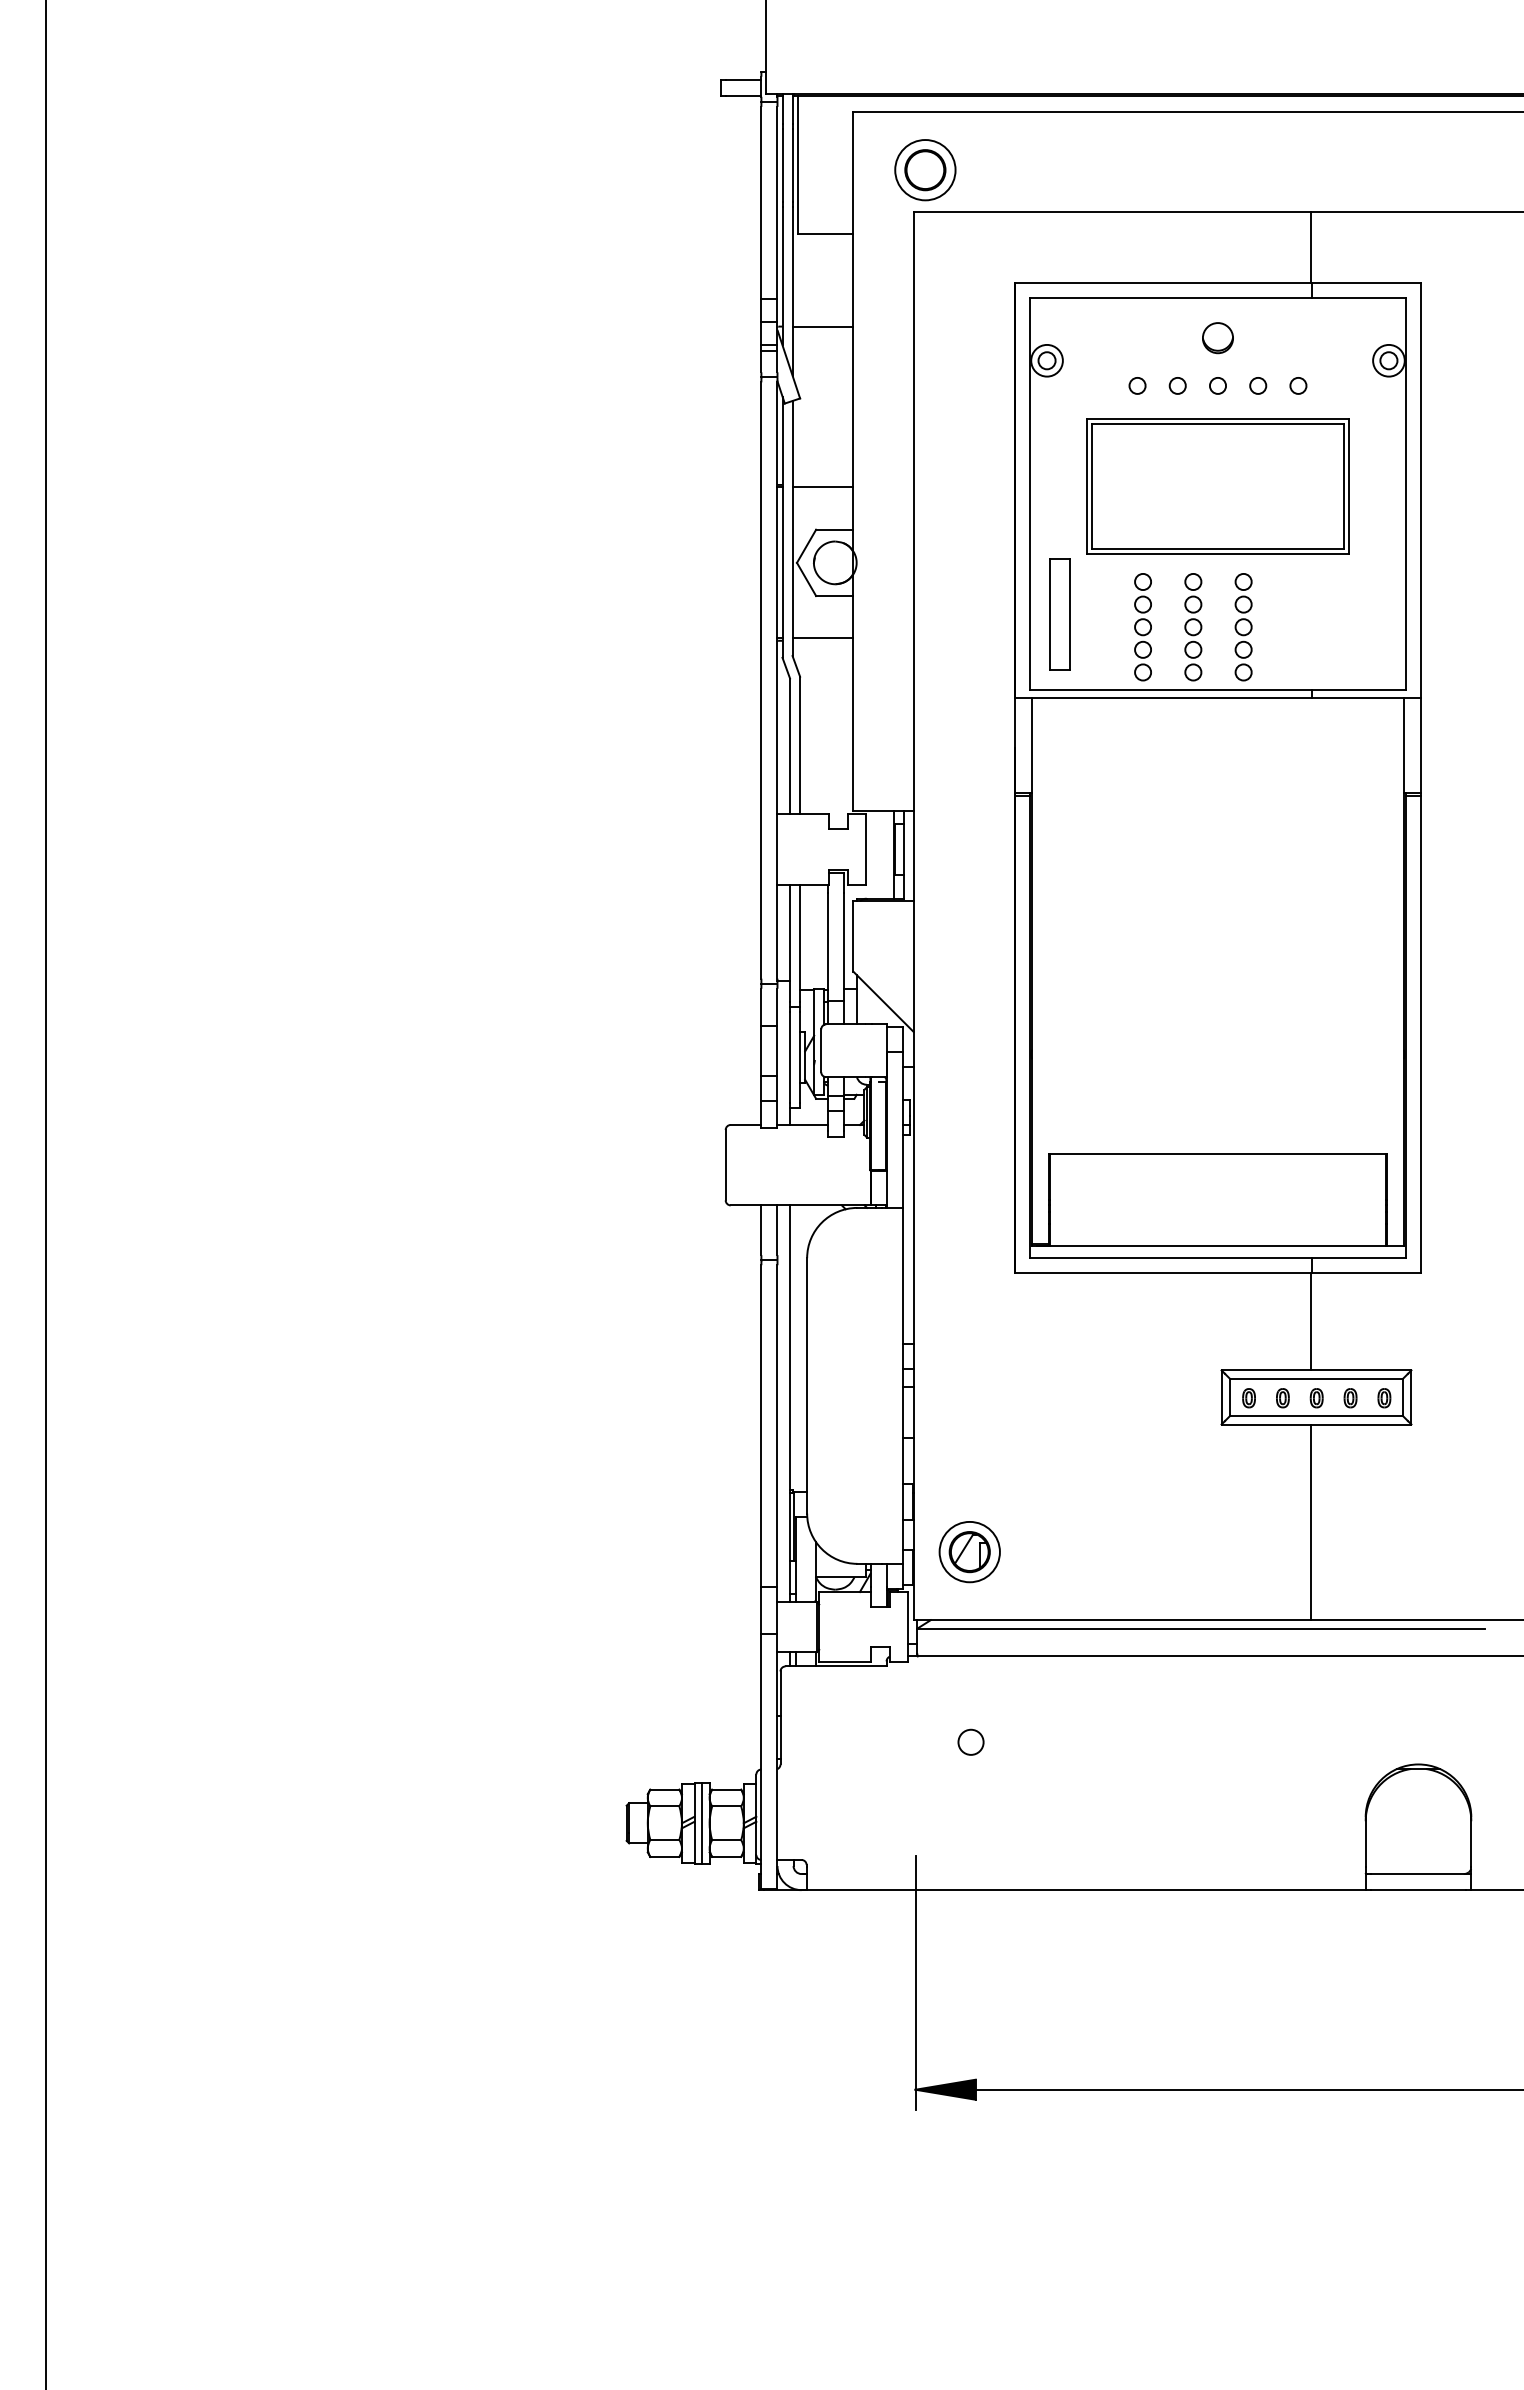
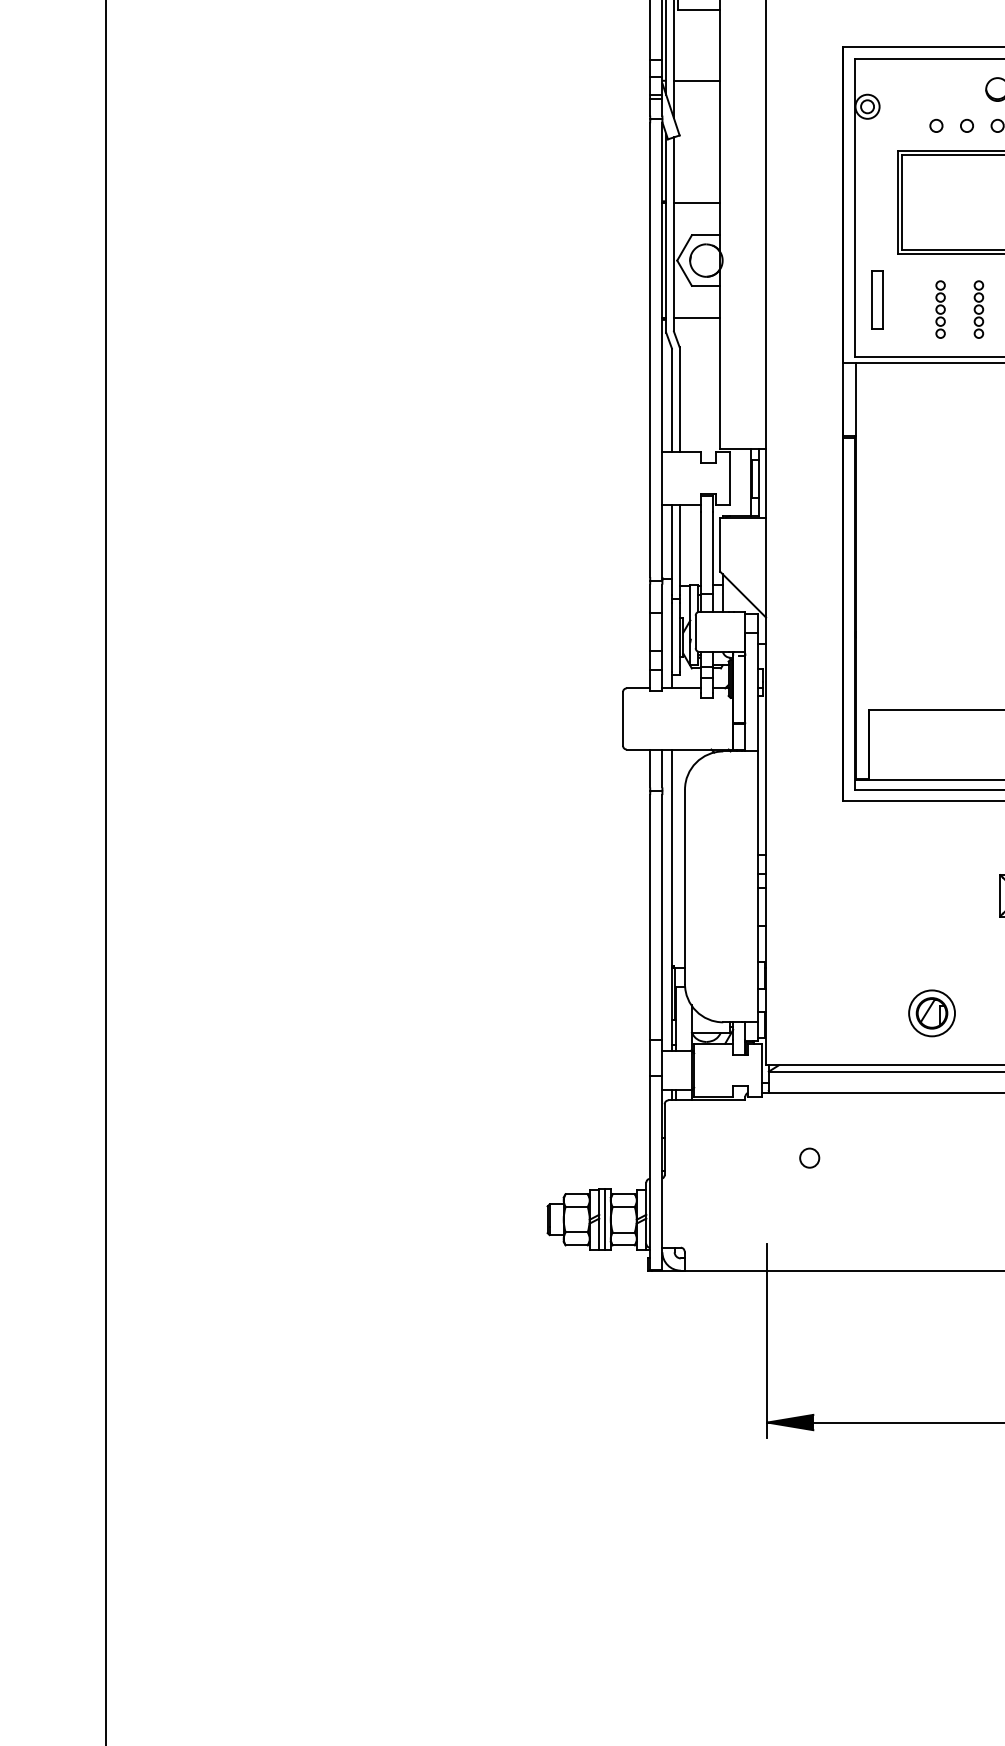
part: (1059, 614) -> (877, 299), size x0.7
part: (1142, 627) -> (940, 309), size x0.7
part: (1193, 627) -> (979, 309), size x0.7
part: (969, 1552) -> (931, 1013), moved

